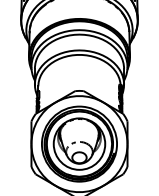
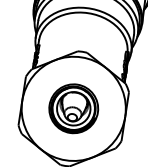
part: (79, 143) -> (73, 108), size x0.6

